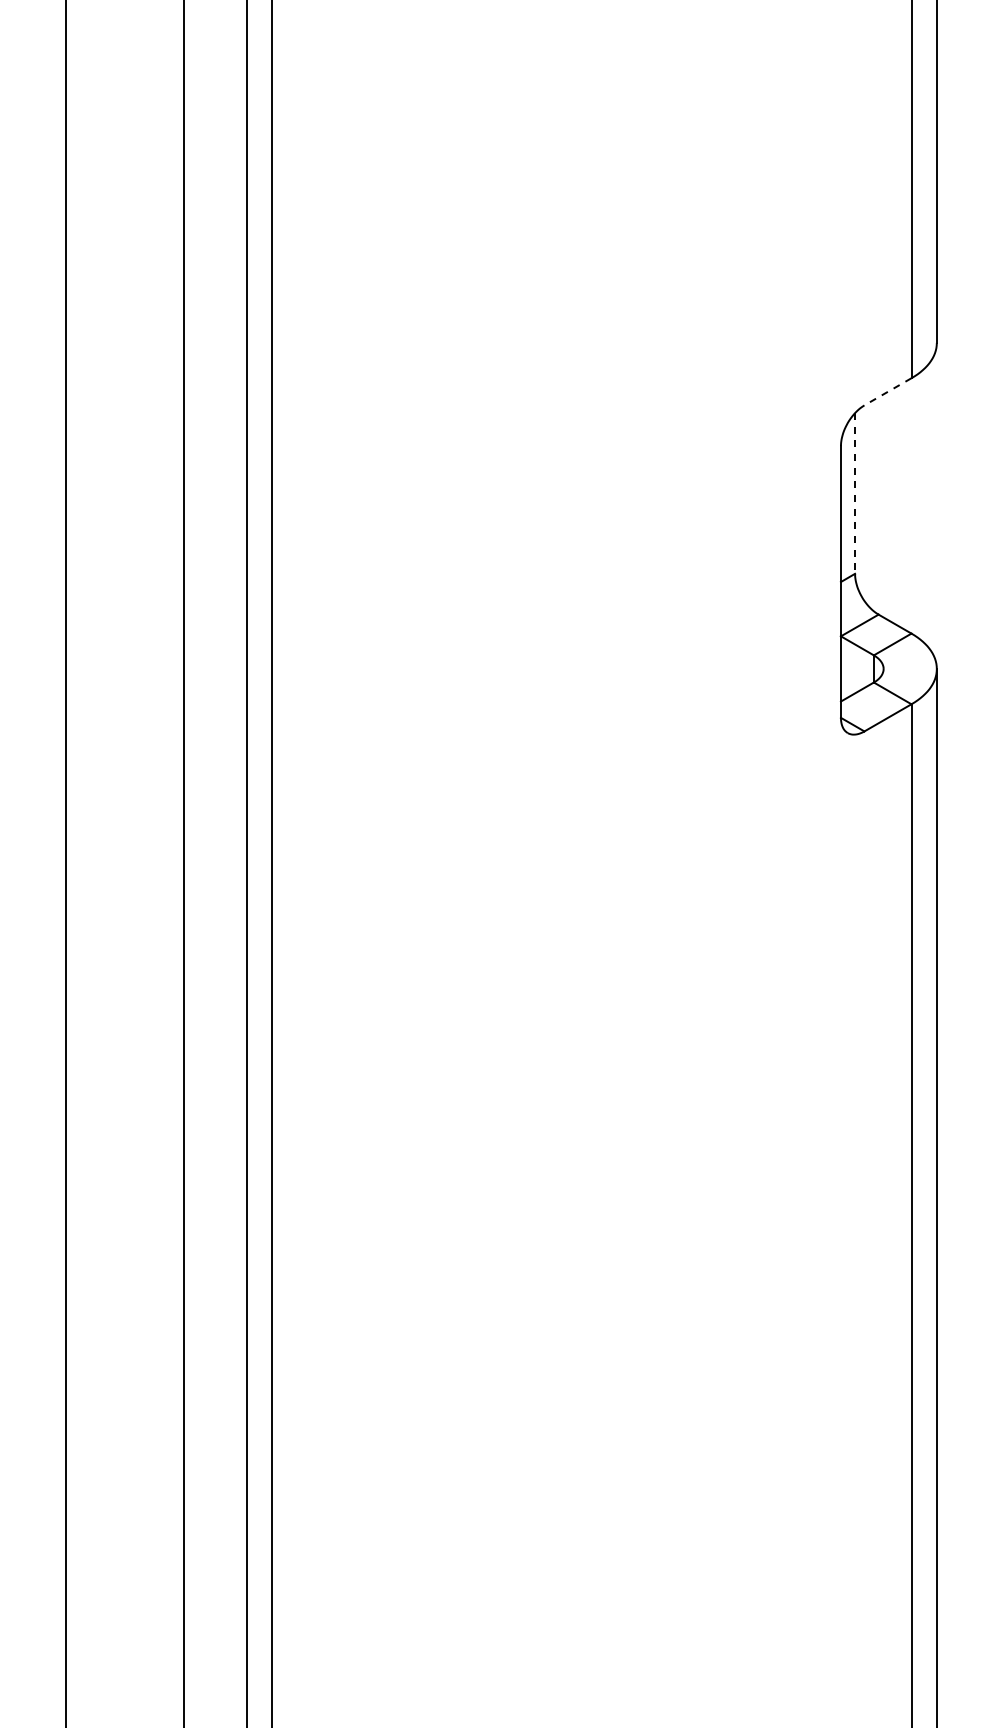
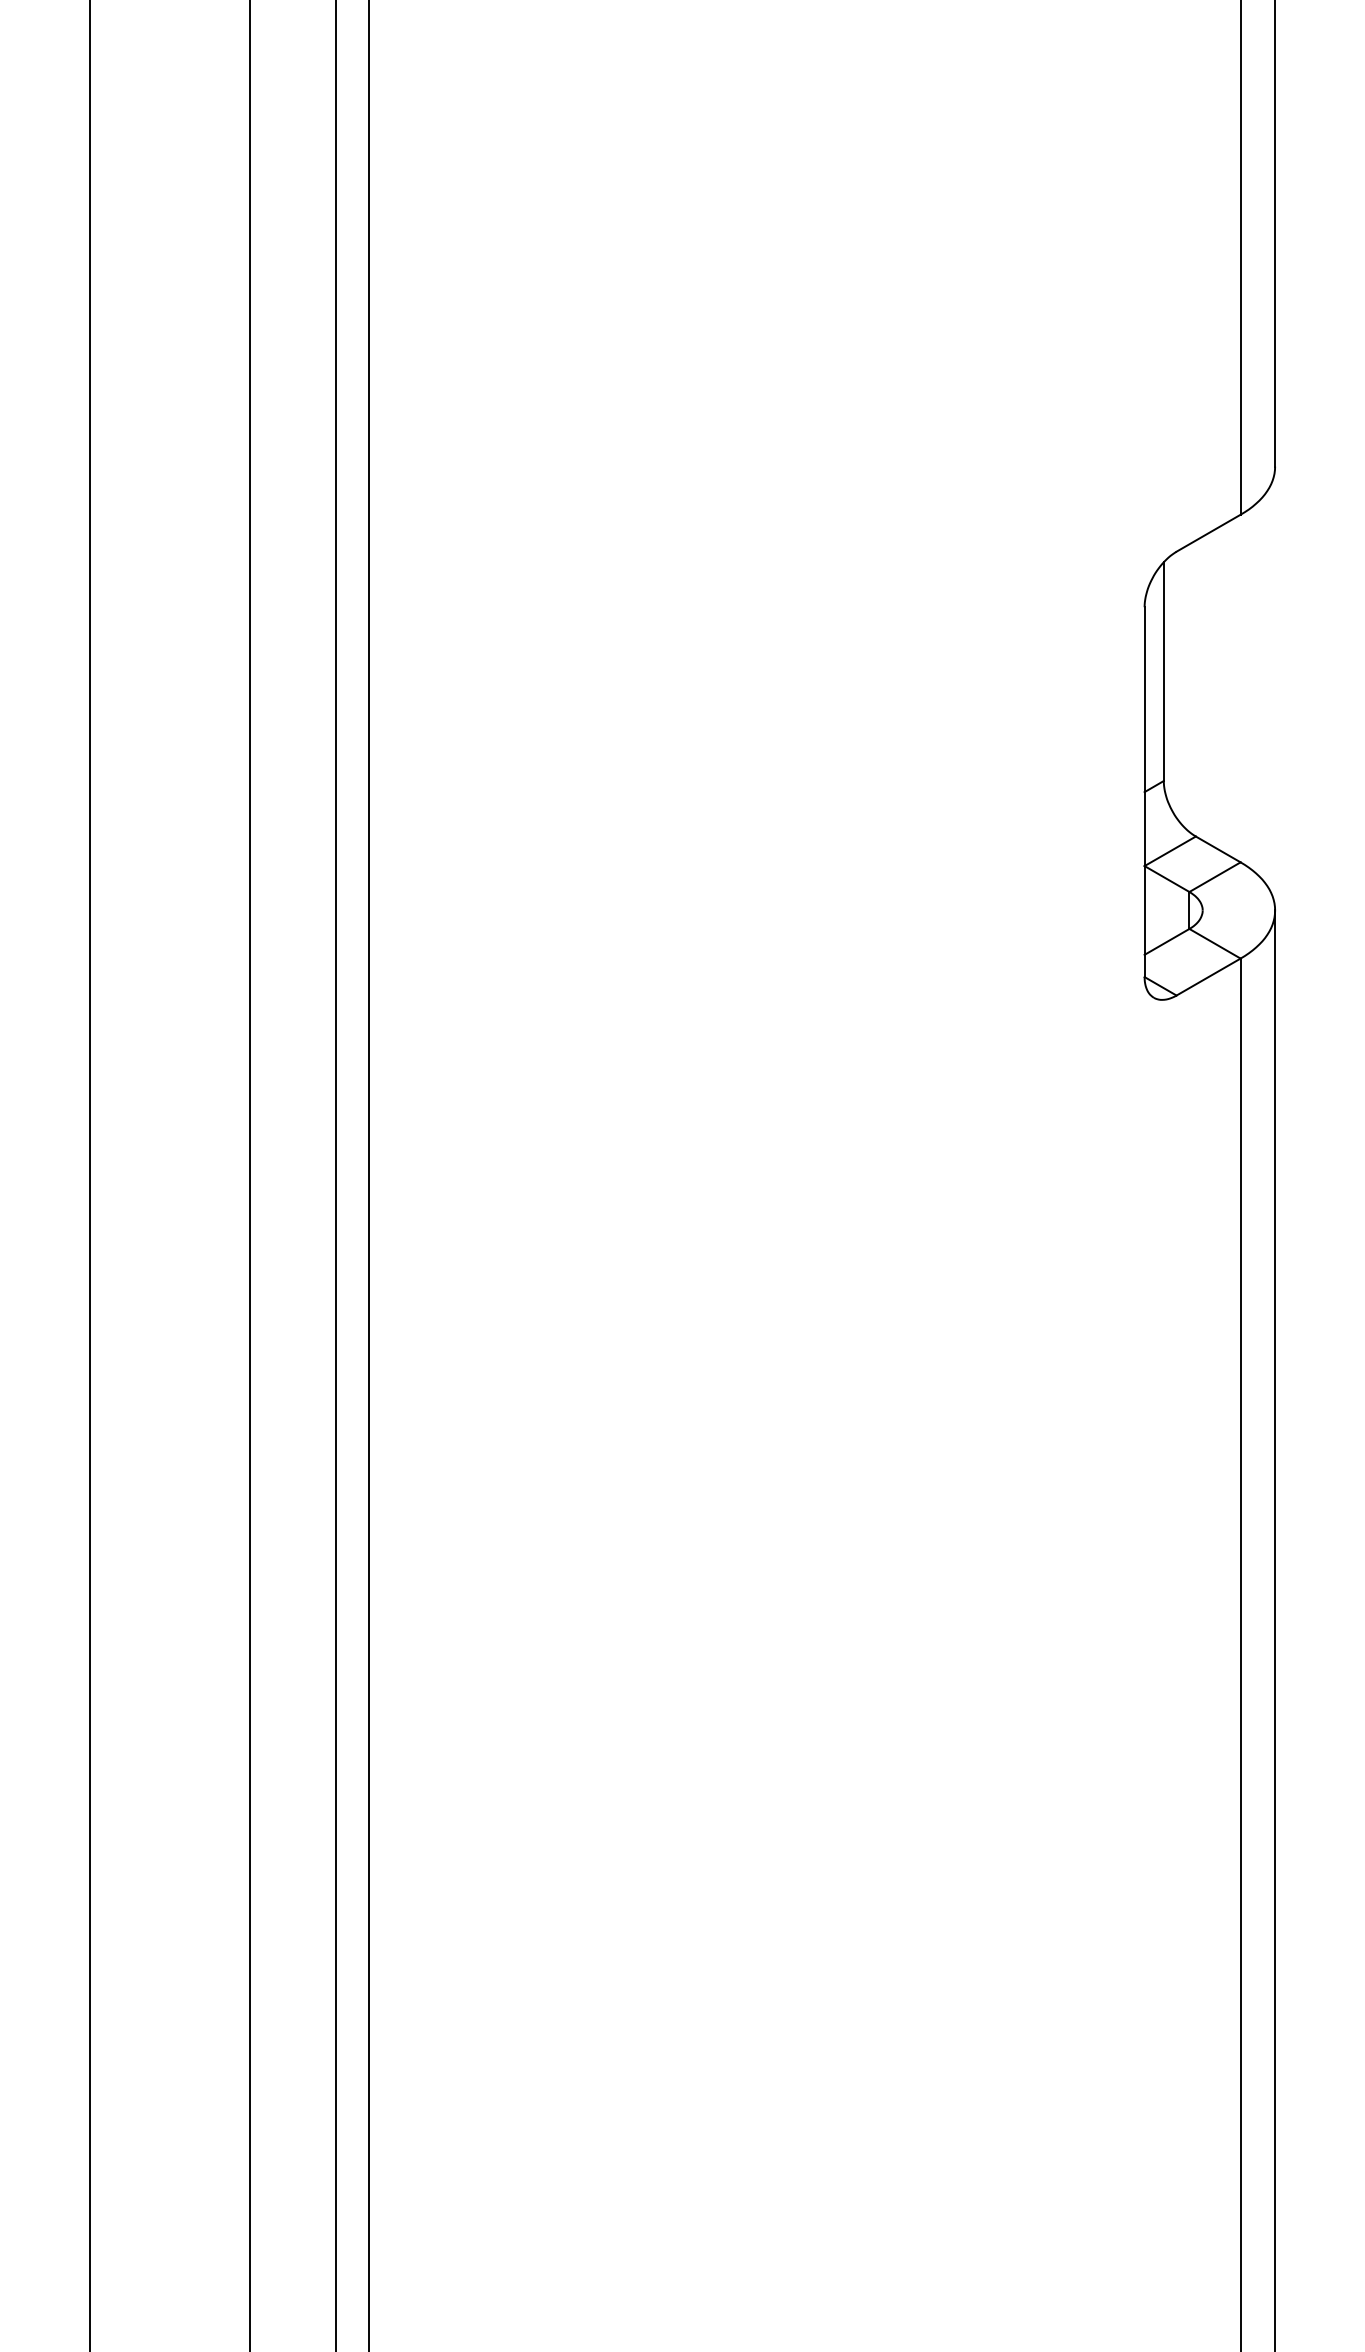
line: (887, 392) -> (1207, 534), dashed -> solid
line: (855, 493) -> (1164, 671), dashed -> solid

